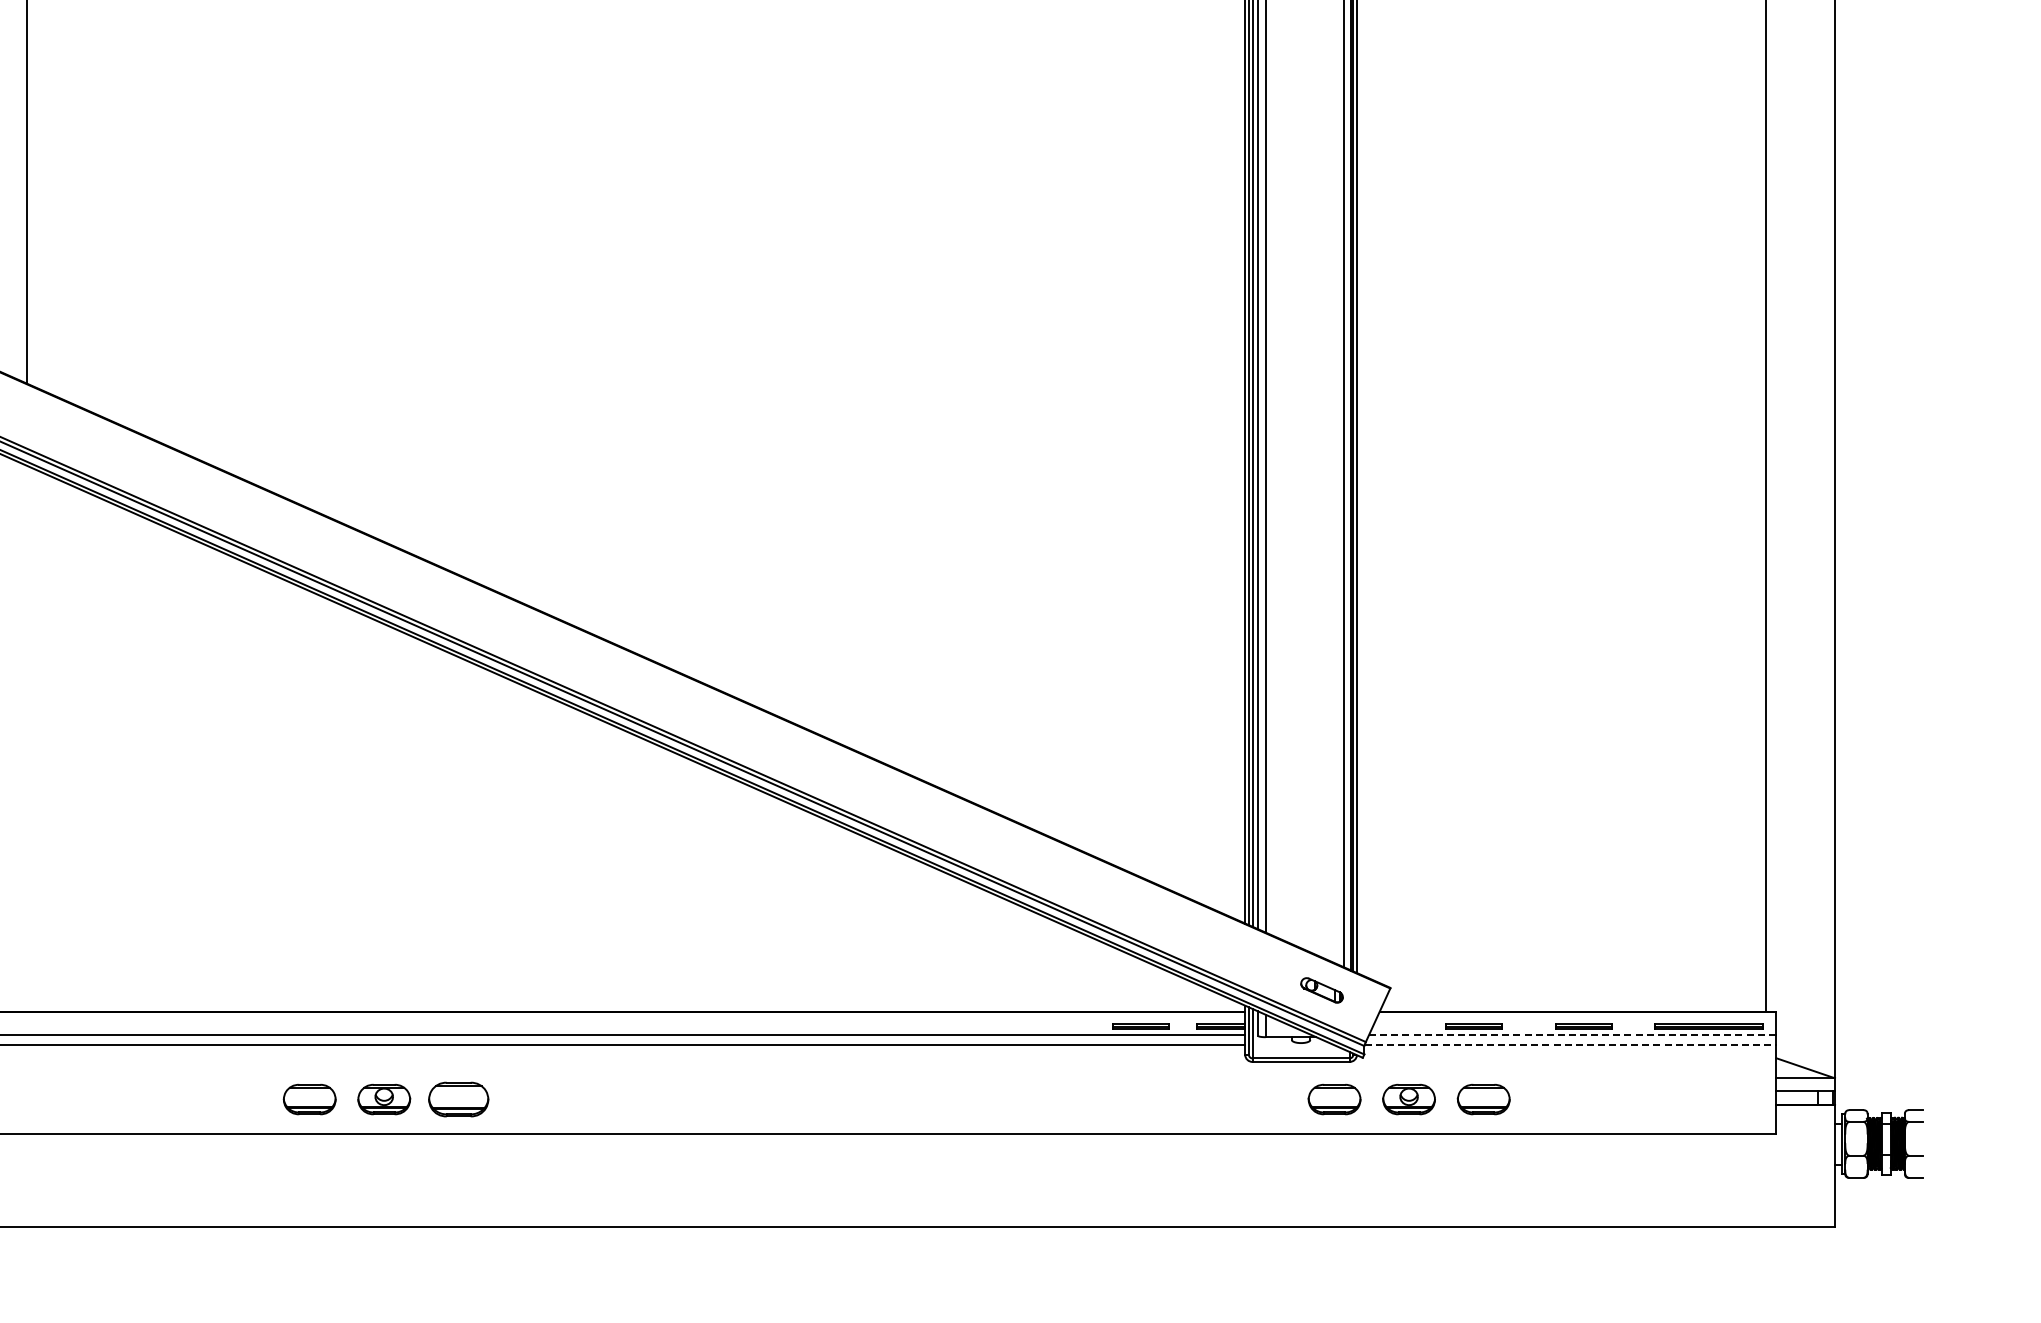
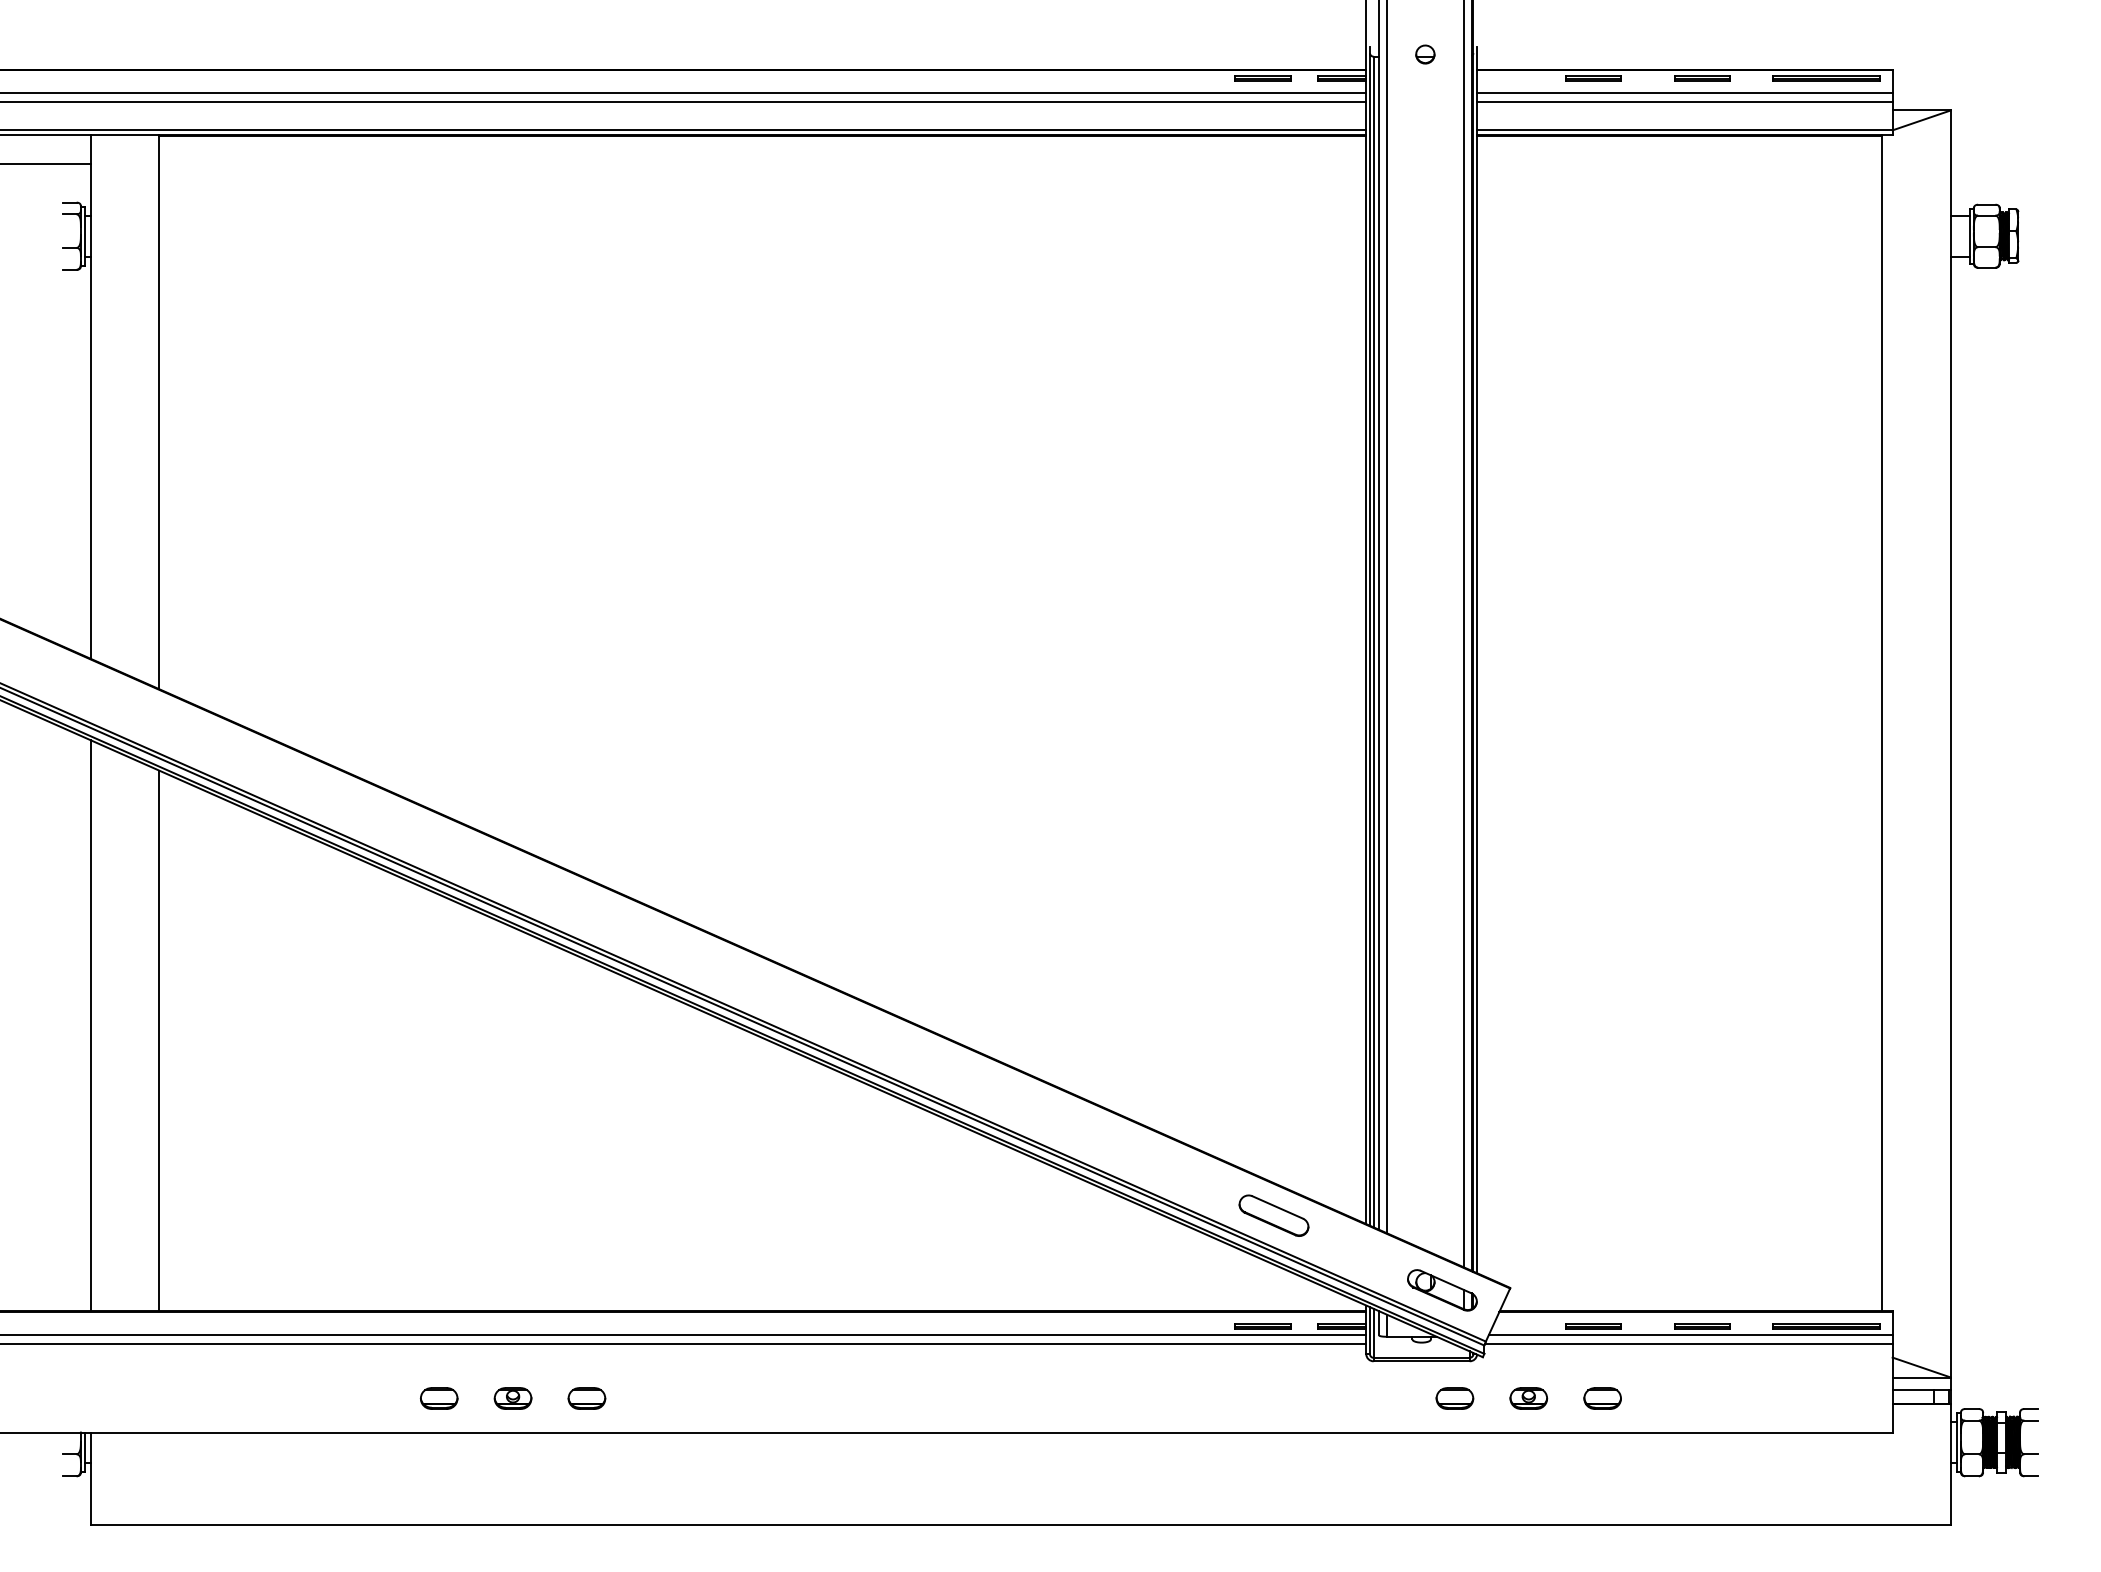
line: (27, 738) -> (159, 1040), added
part: (1151, 914) -> (1273, 1215), added
part: (1322, 990) -> (1442, 1290), size x1.67
line: (1572, 1034) -> (1690, 1334), dashed -> solid
line: (1570, 1044) -> (1688, 1344), dashed -> solid
part: (308, 1099) -> (438, 1398), size x0.71
part: (383, 1099) -> (512, 1398), size x0.71
part: (458, 1099) -> (586, 1398), size x0.62
part: (1334, 1099) -> (1454, 1398), size x0.71
part: (1408, 1099) -> (1528, 1398), size x0.71
part: (1483, 1099) -> (1602, 1398), size x0.71

